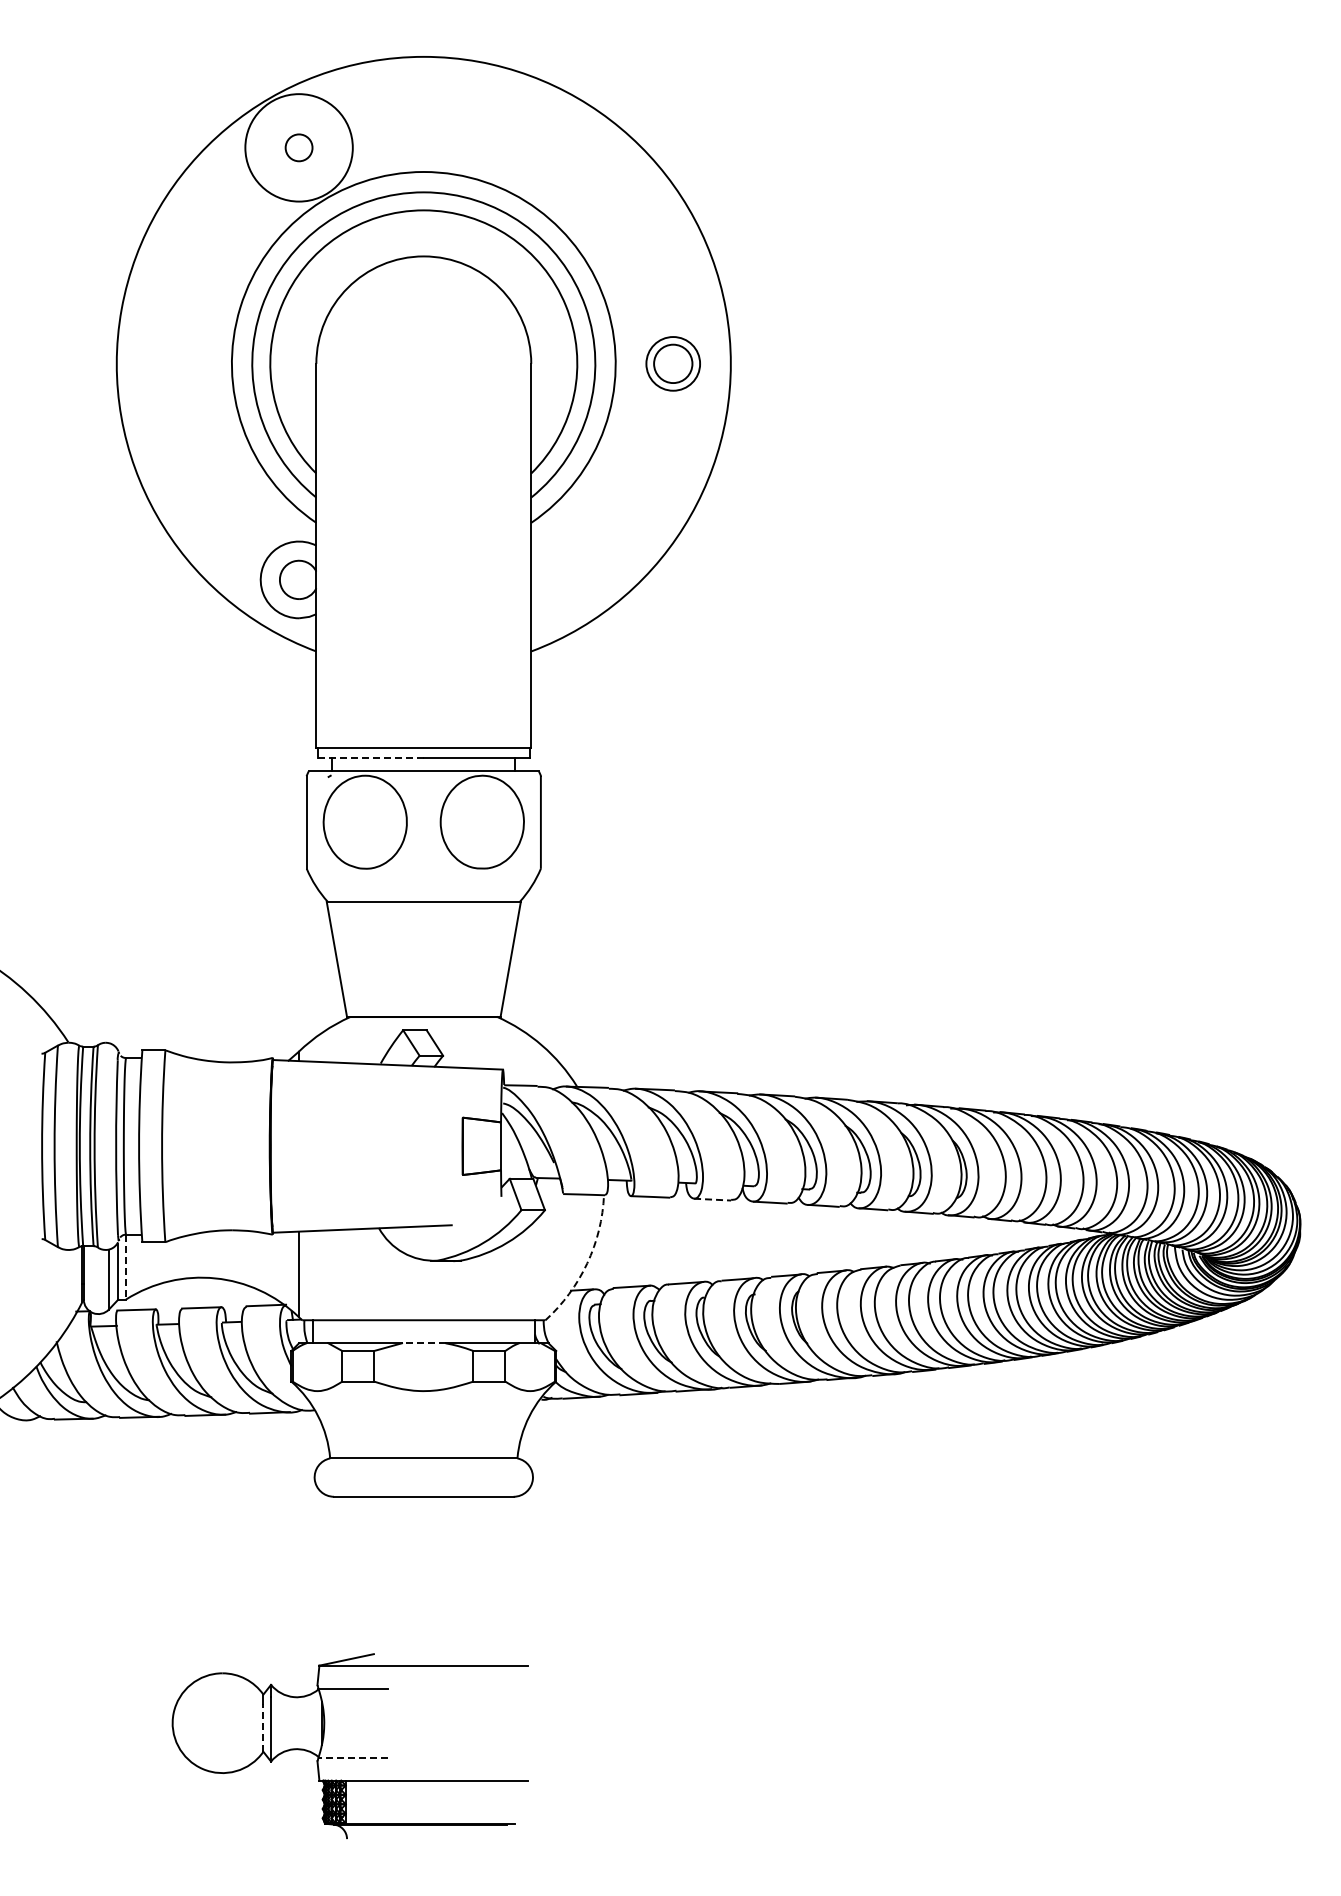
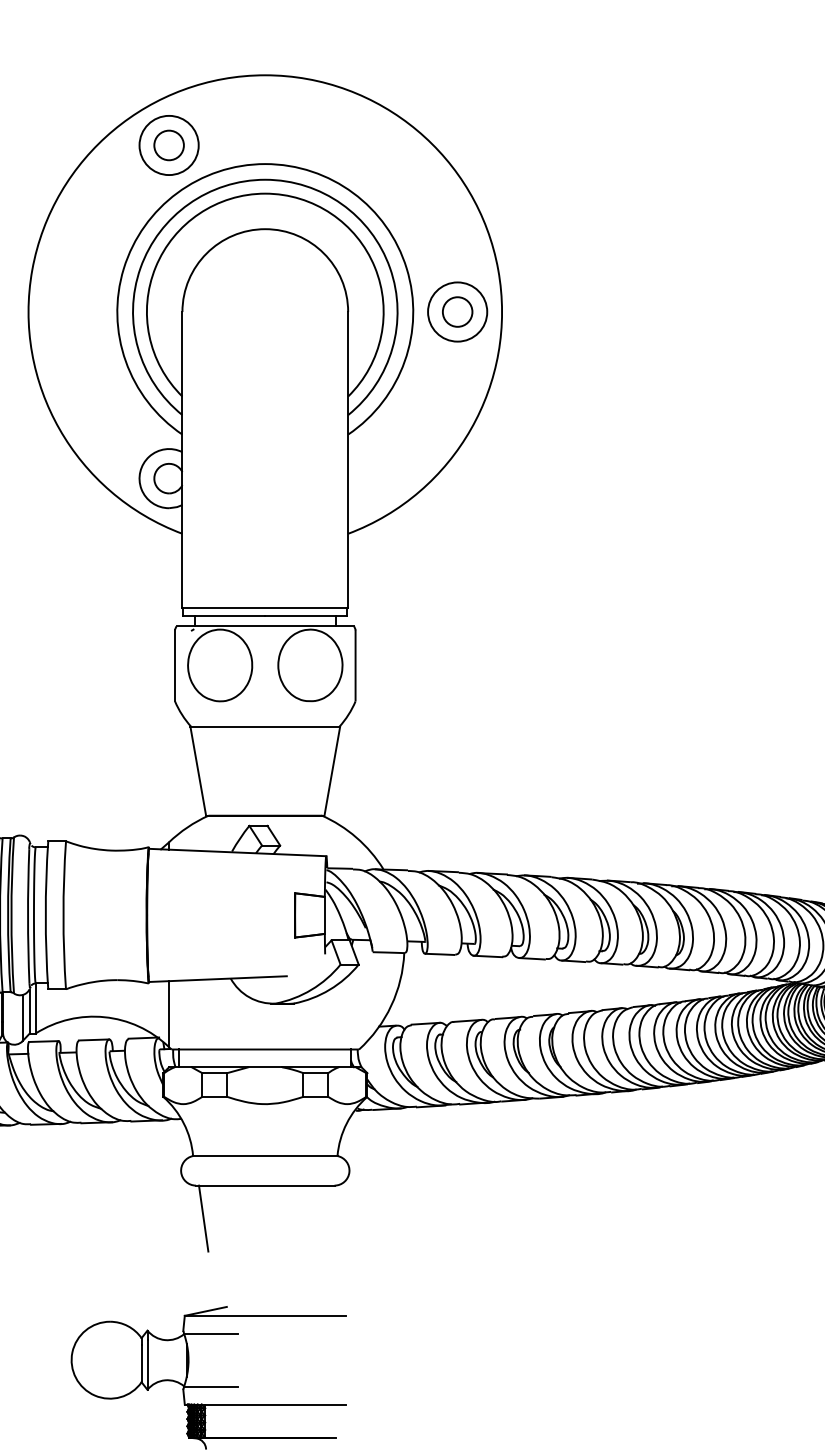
circle: (298, 147) -> (168, 145), size x0.71
circle: (298, 147) -> (168, 145), size x1.43
circle: (672, 363) -> (457, 311), size x1.43
line: (371, 758) -> (224, 616), dashed -> solid
line: (712, 1199) -> (487, 956), dashed -> solid
arc: (587, 1263) -> (391, 1005), dashed -> solid
line: (126, 1267) -> (36, 1008), dashed -> solid
line: (423, 1343) -> (265, 1067), dashed -> solid
line: (343, 1539) -> (203, 1218), added
line: (263, 1727) -> (141, 1363), dashed -> solid
line: (353, 1757) -> (211, 1386), dashed -> solid

